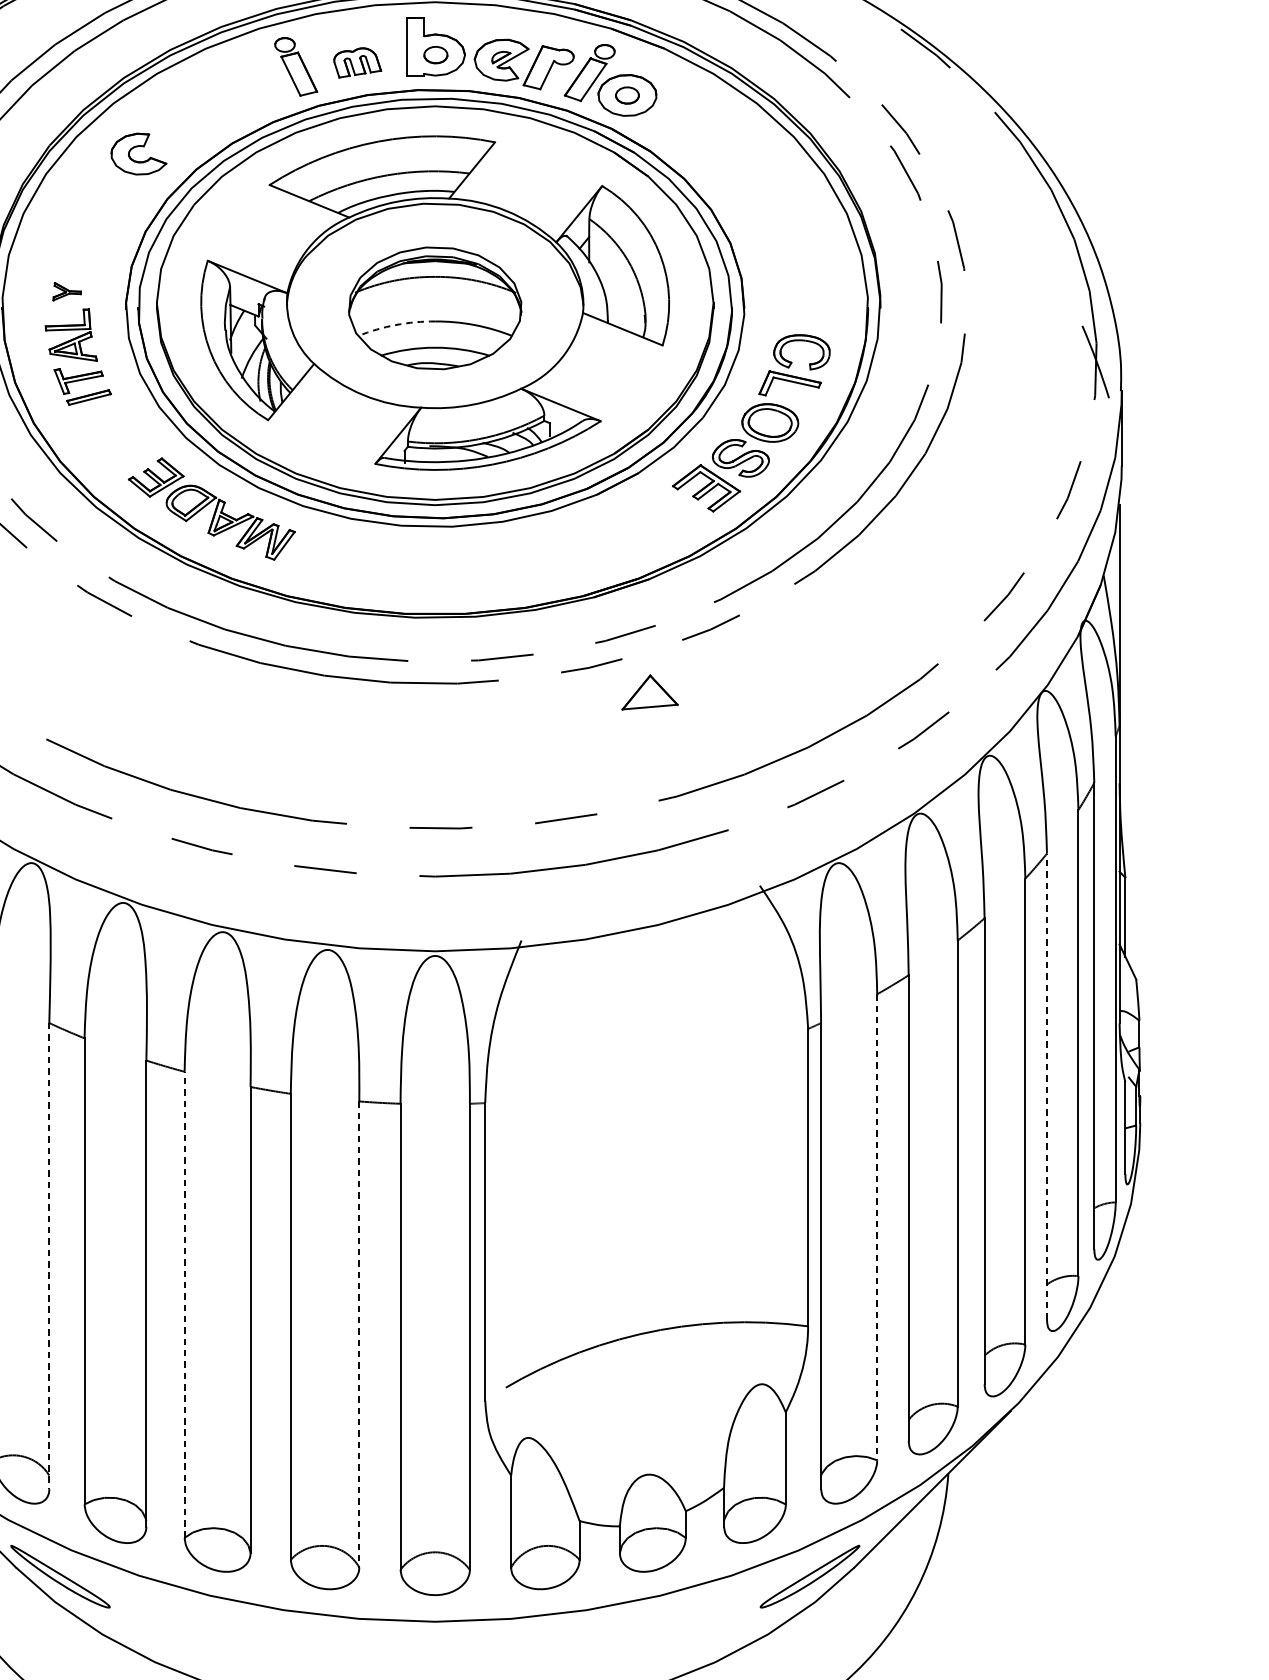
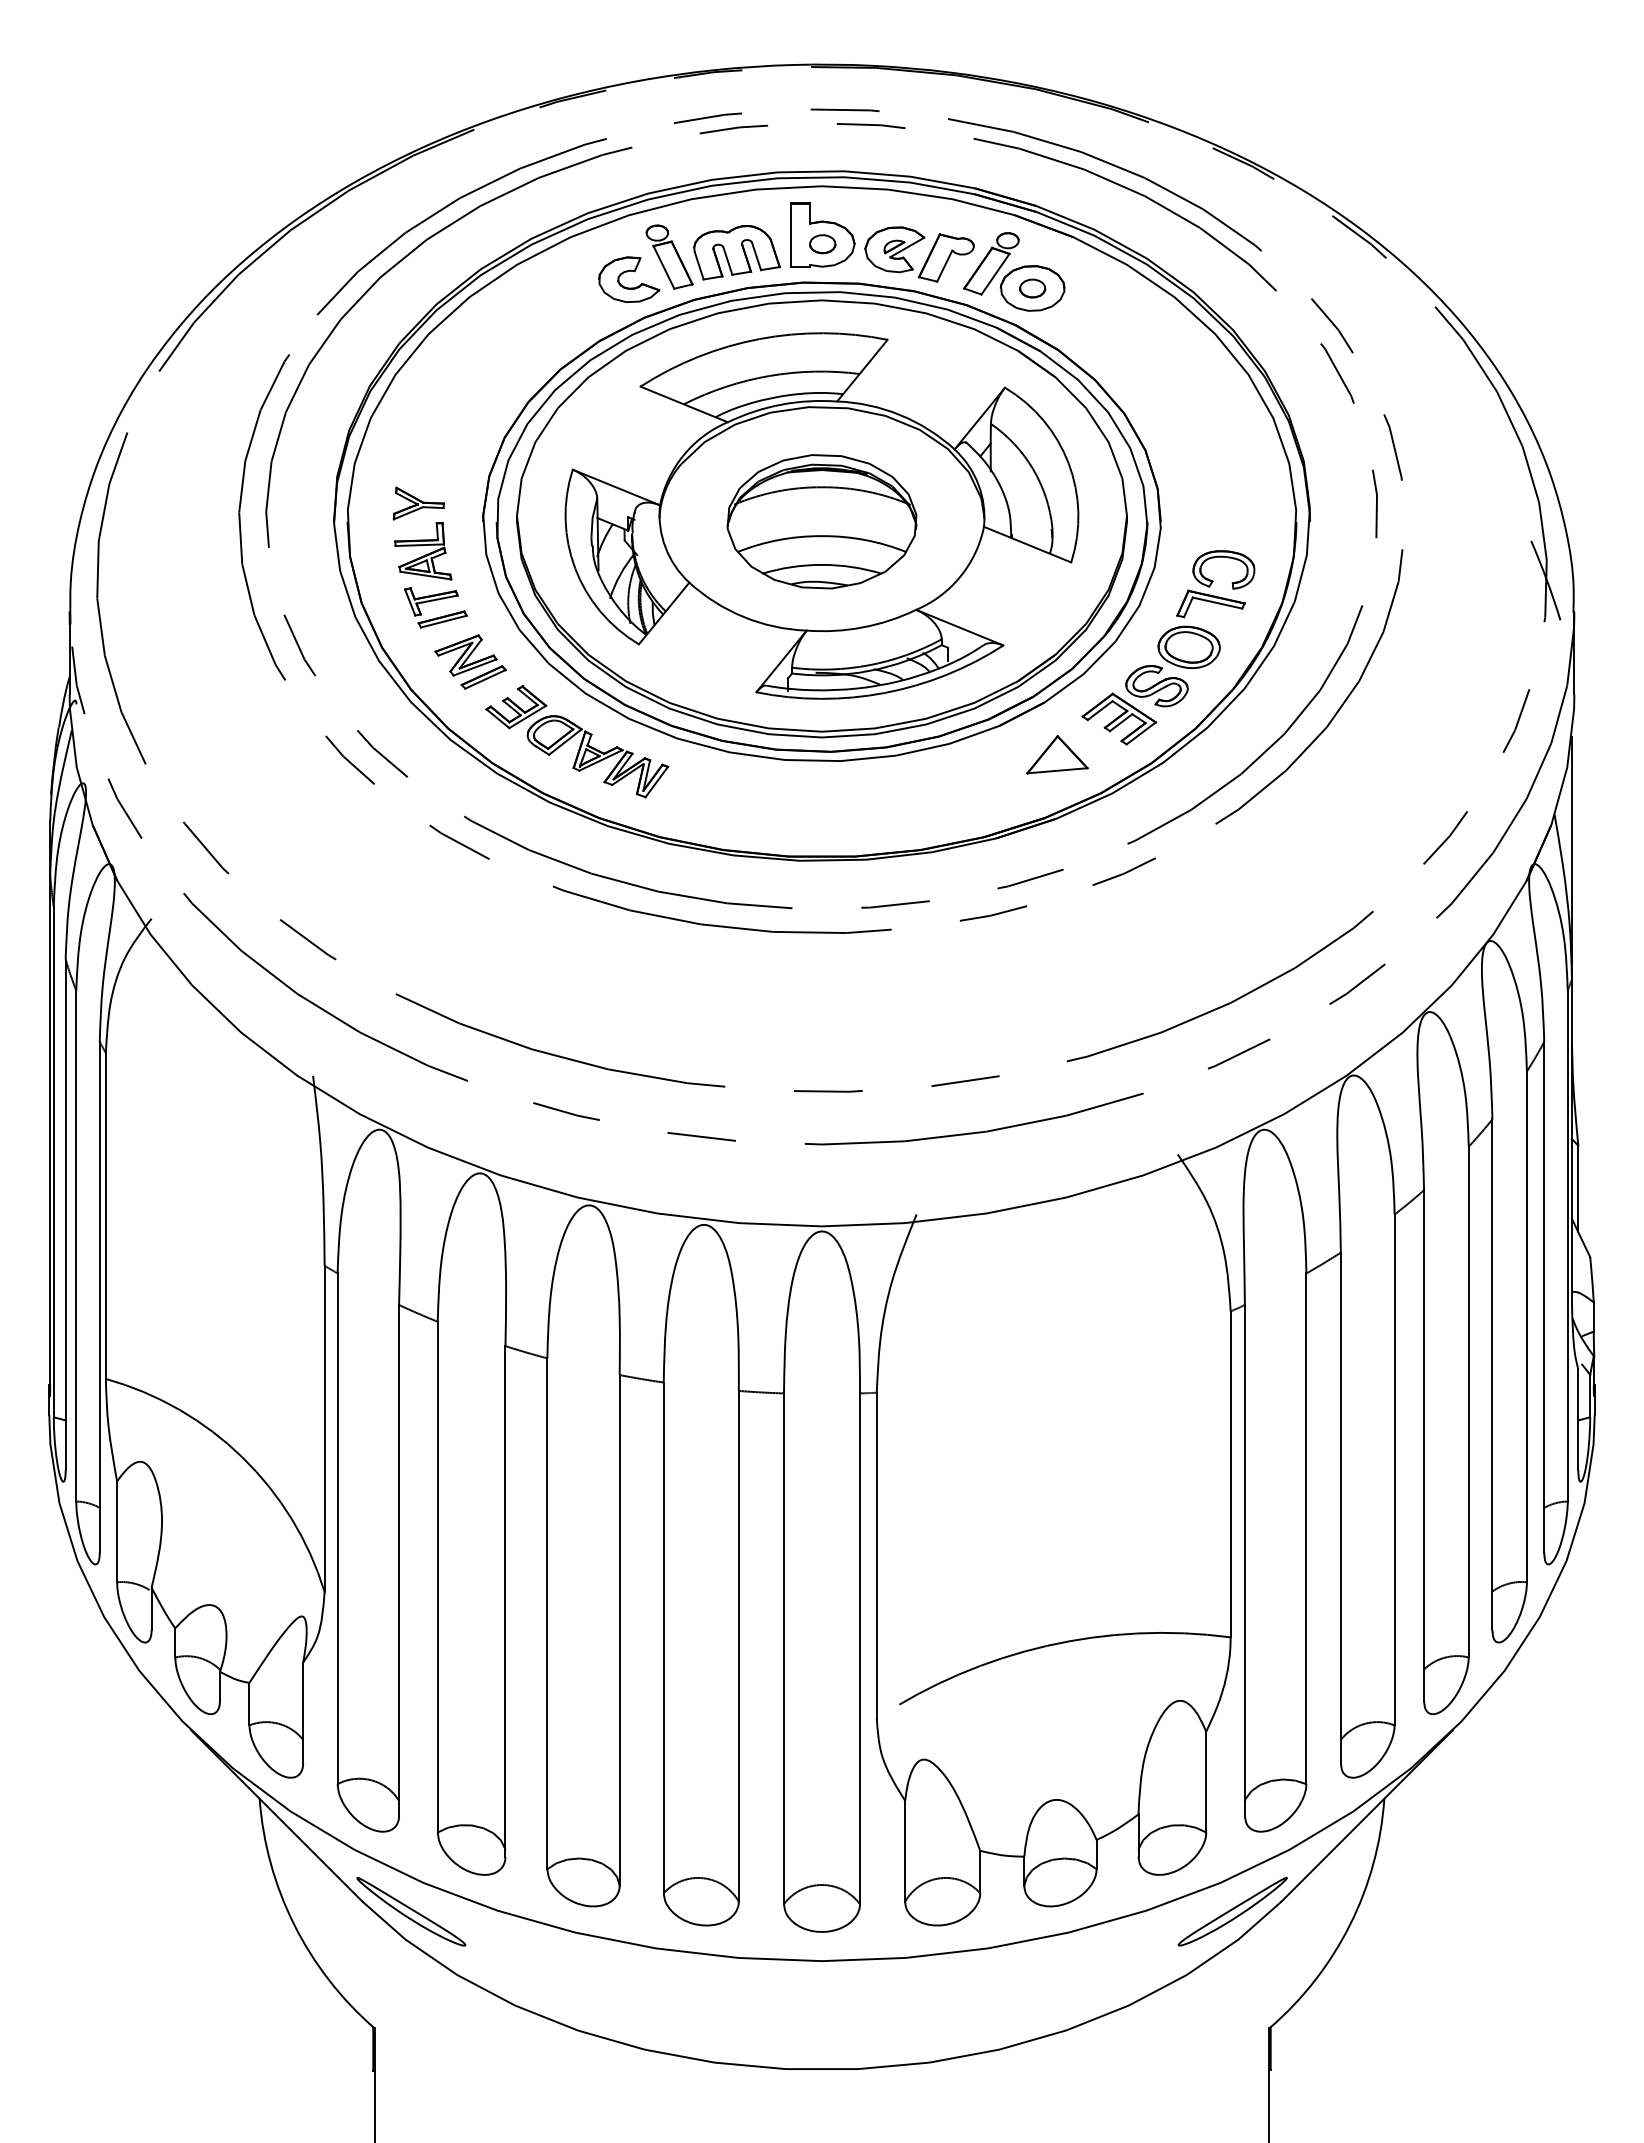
part: (357, 62) -> (736, 252), size x1.67
part: (137, 147) -> (627, 272), moved
part: (67, 291) -> (418, 503), size x1.67
arc: (395, 325) -> (778, 540), dashed -> solid
part: (114, 435) -> (470, 661), added
part: (650, 692) -> (1057, 754), moved
line: (1047, 1086) -> (1492, 1374), dashed -> solid
line: (877, 1227) -> (1306, 1529), dashed -> solid
line: (49, 1256) -> (399, 1560), dashed -> solid
line: (184, 1304) -> (547, 1613), dashed -> solid
line: (359, 1334) -> (738, 1646), dashed -> solid

